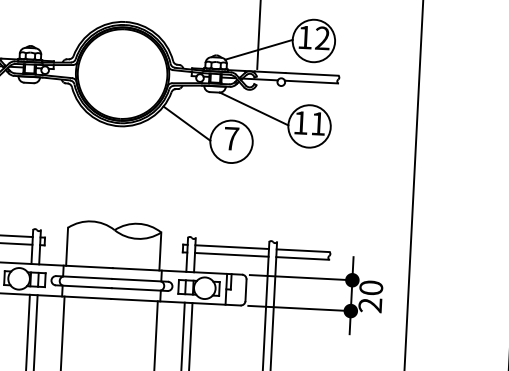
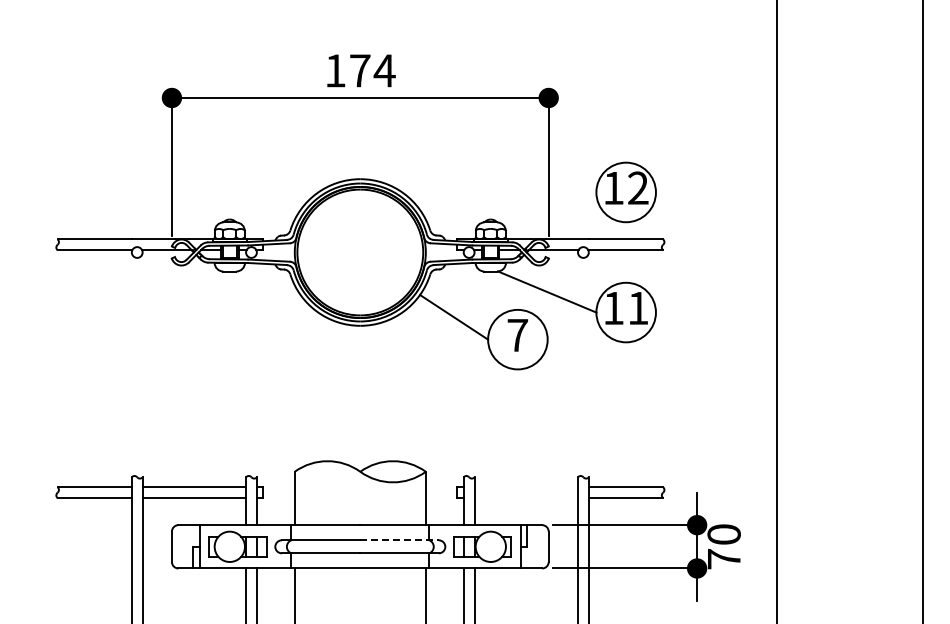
line: (258, 49) -> (549, 208), removed
line: (232, 247) -> (526, 487), removed
line: (231, 255) -> (526, 498), removed
line: (140, 280) -> (400, 540), solid -> dashed
text: (369, 305) -> (723, 559), 20 -> 70

